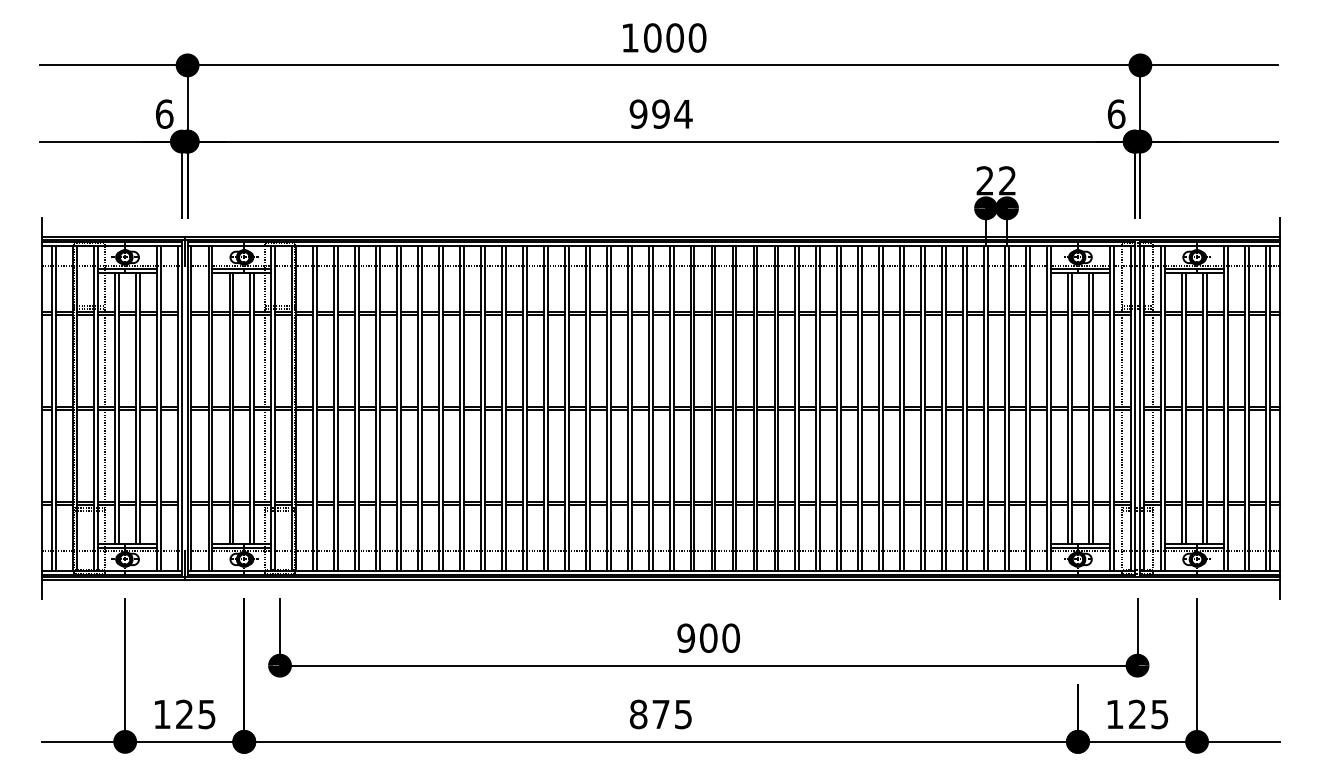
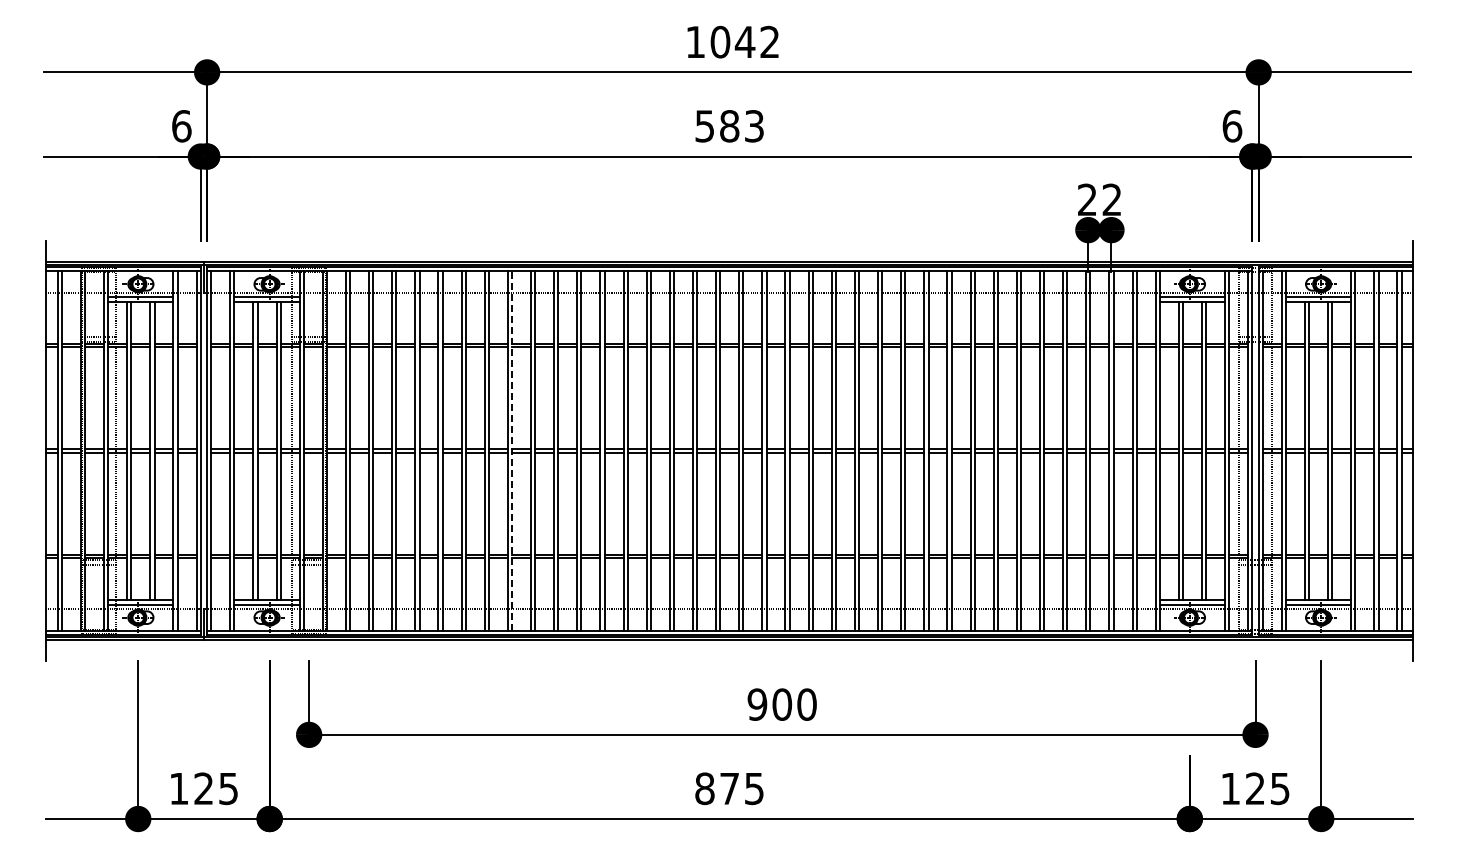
text: (685, 37) -> (756, 41), 1000 -> 1042
text: (660, 114) -> (729, 126), 994 -> 583
line: (464, 408) -> (512, 451), solid -> dashed

